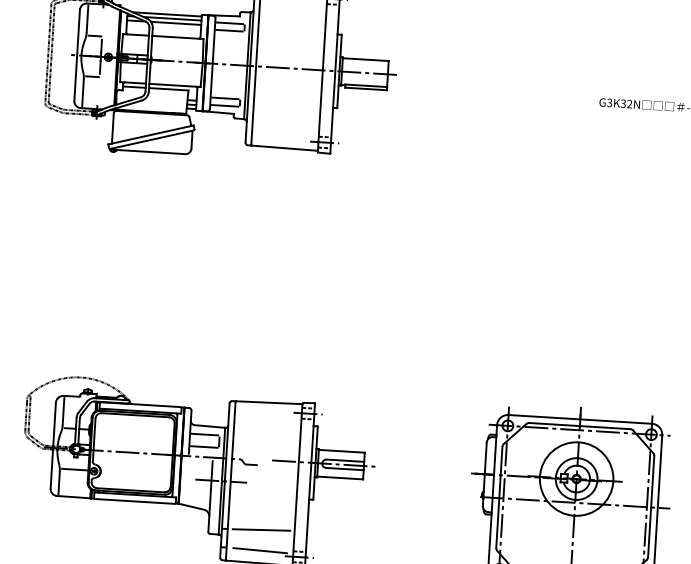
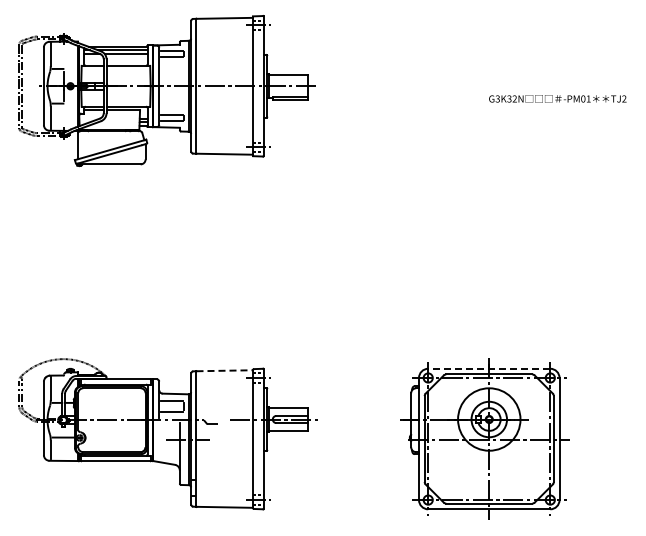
line: (270, 402) -> (225, 370), solid -> dashed
line: (579, 419) -> (488, 368), solid -> dashed
line: (261, 529) -> (224, 478), removed
line: (259, 550) -> (224, 496), removed

